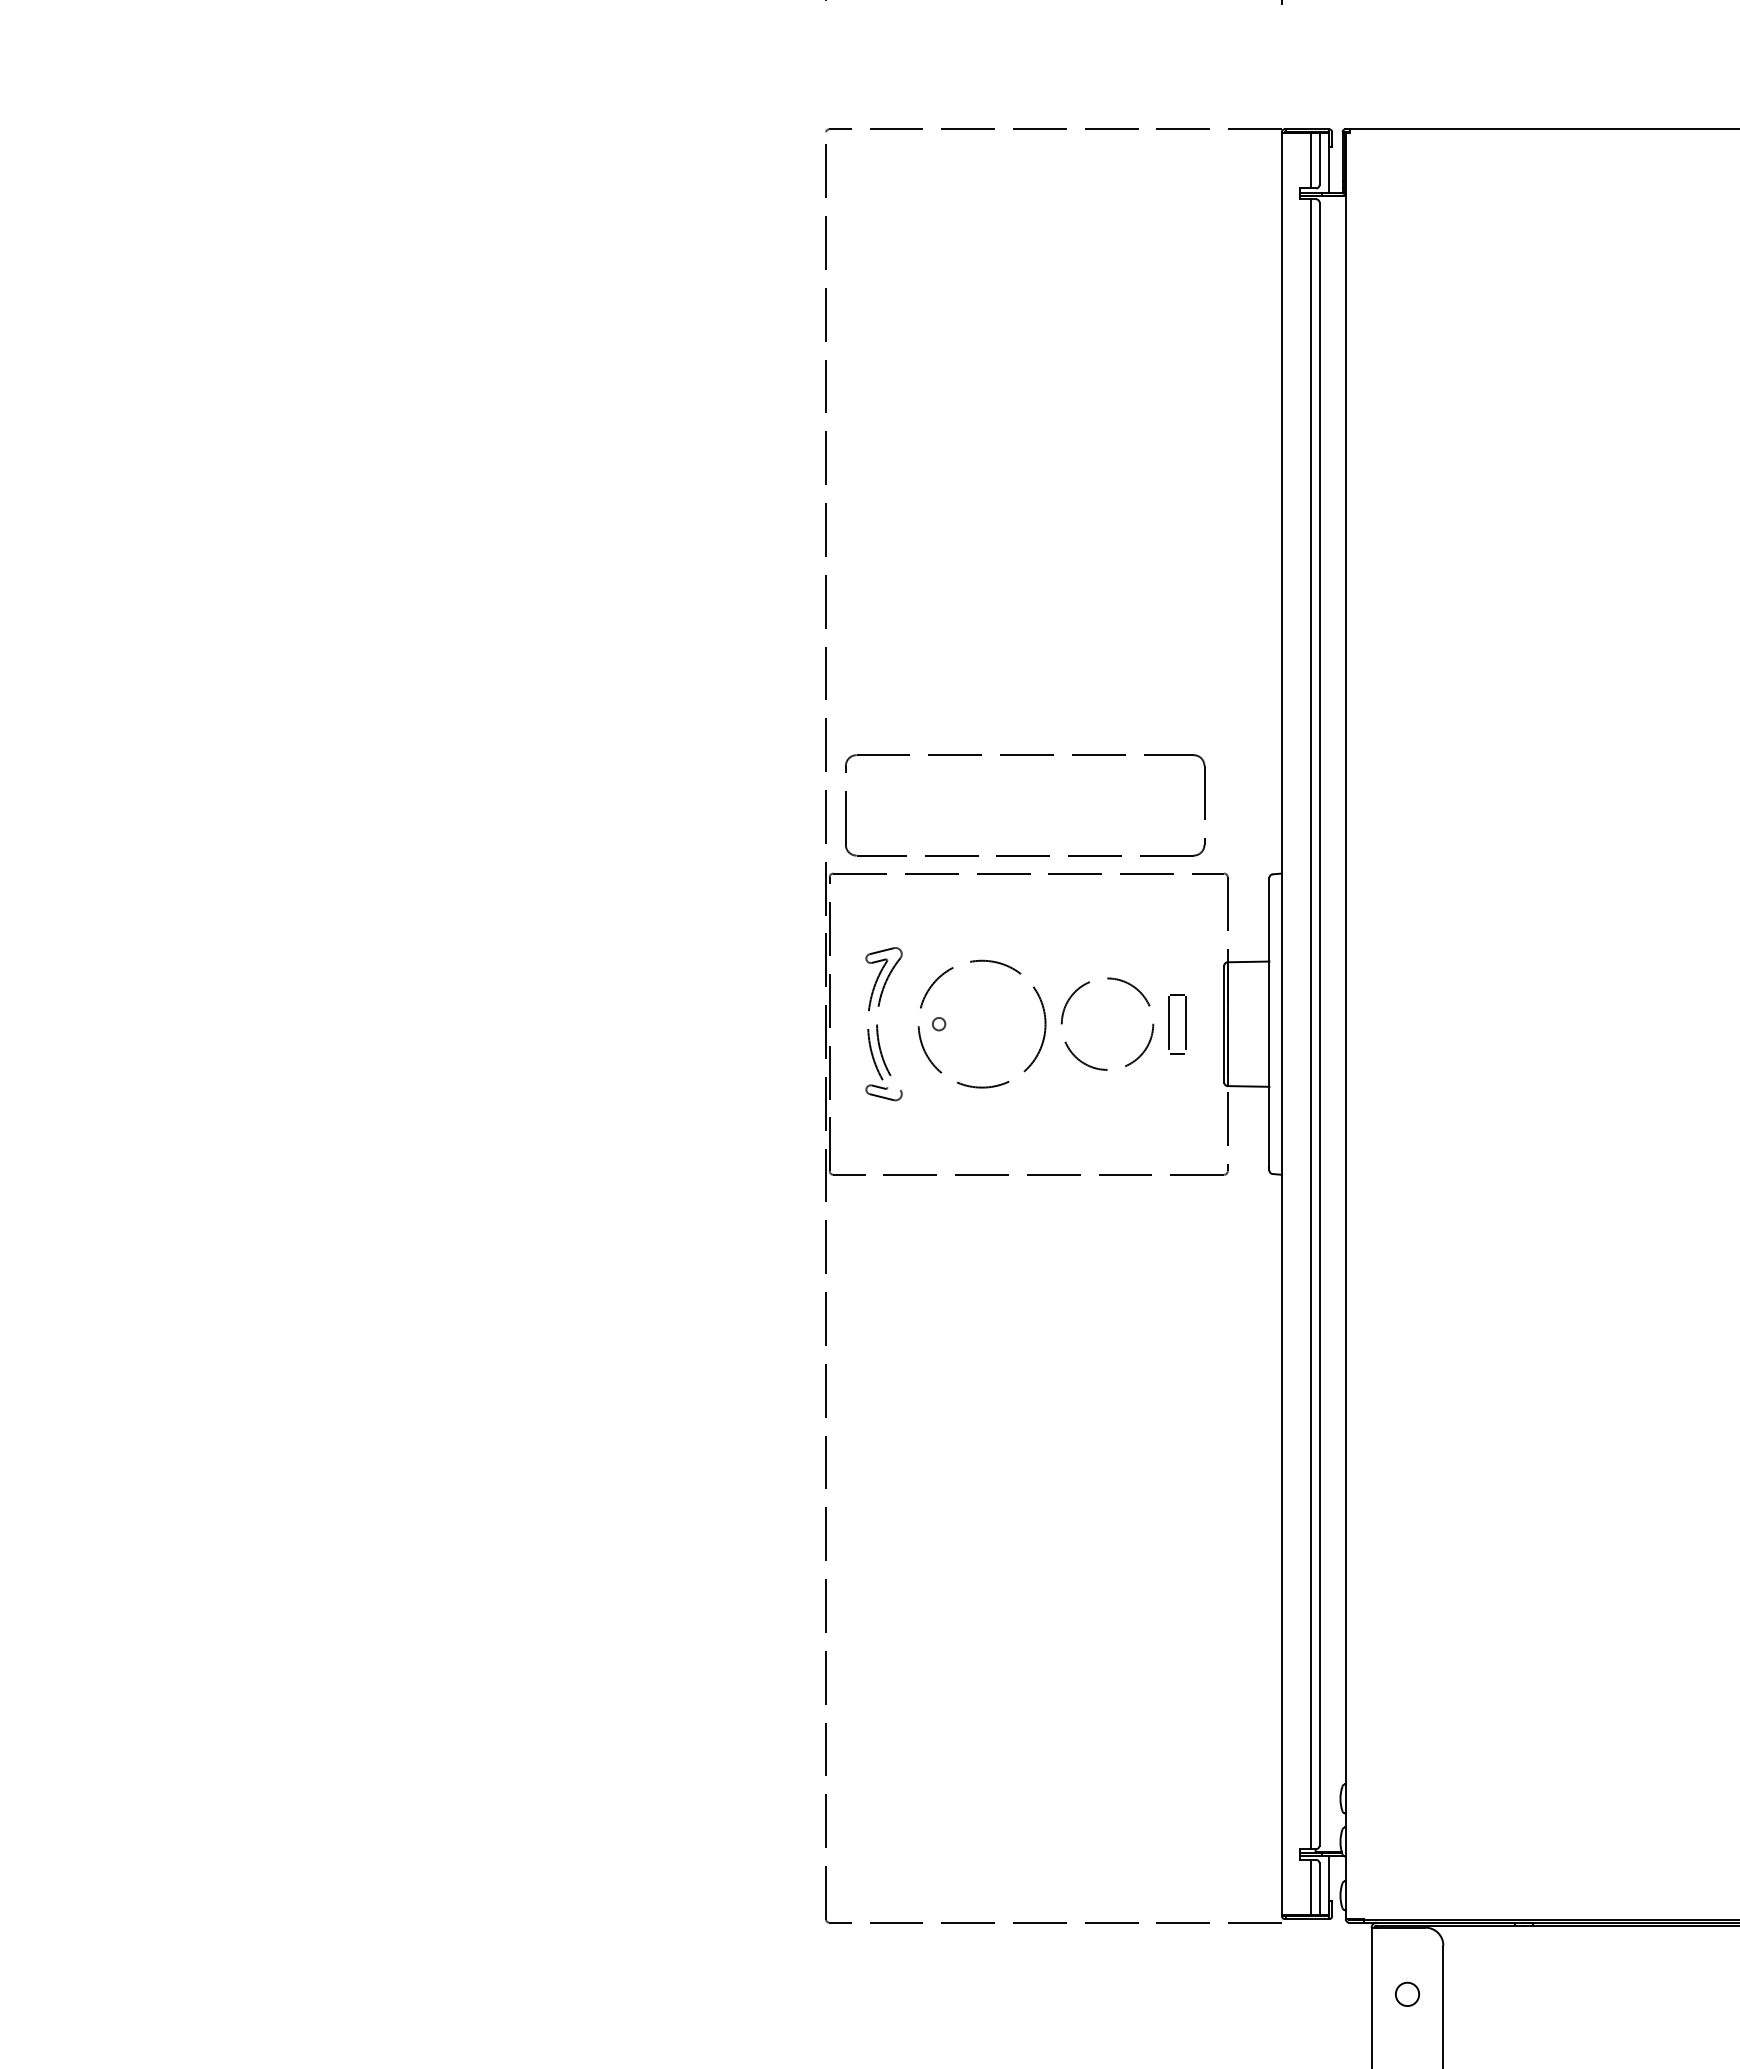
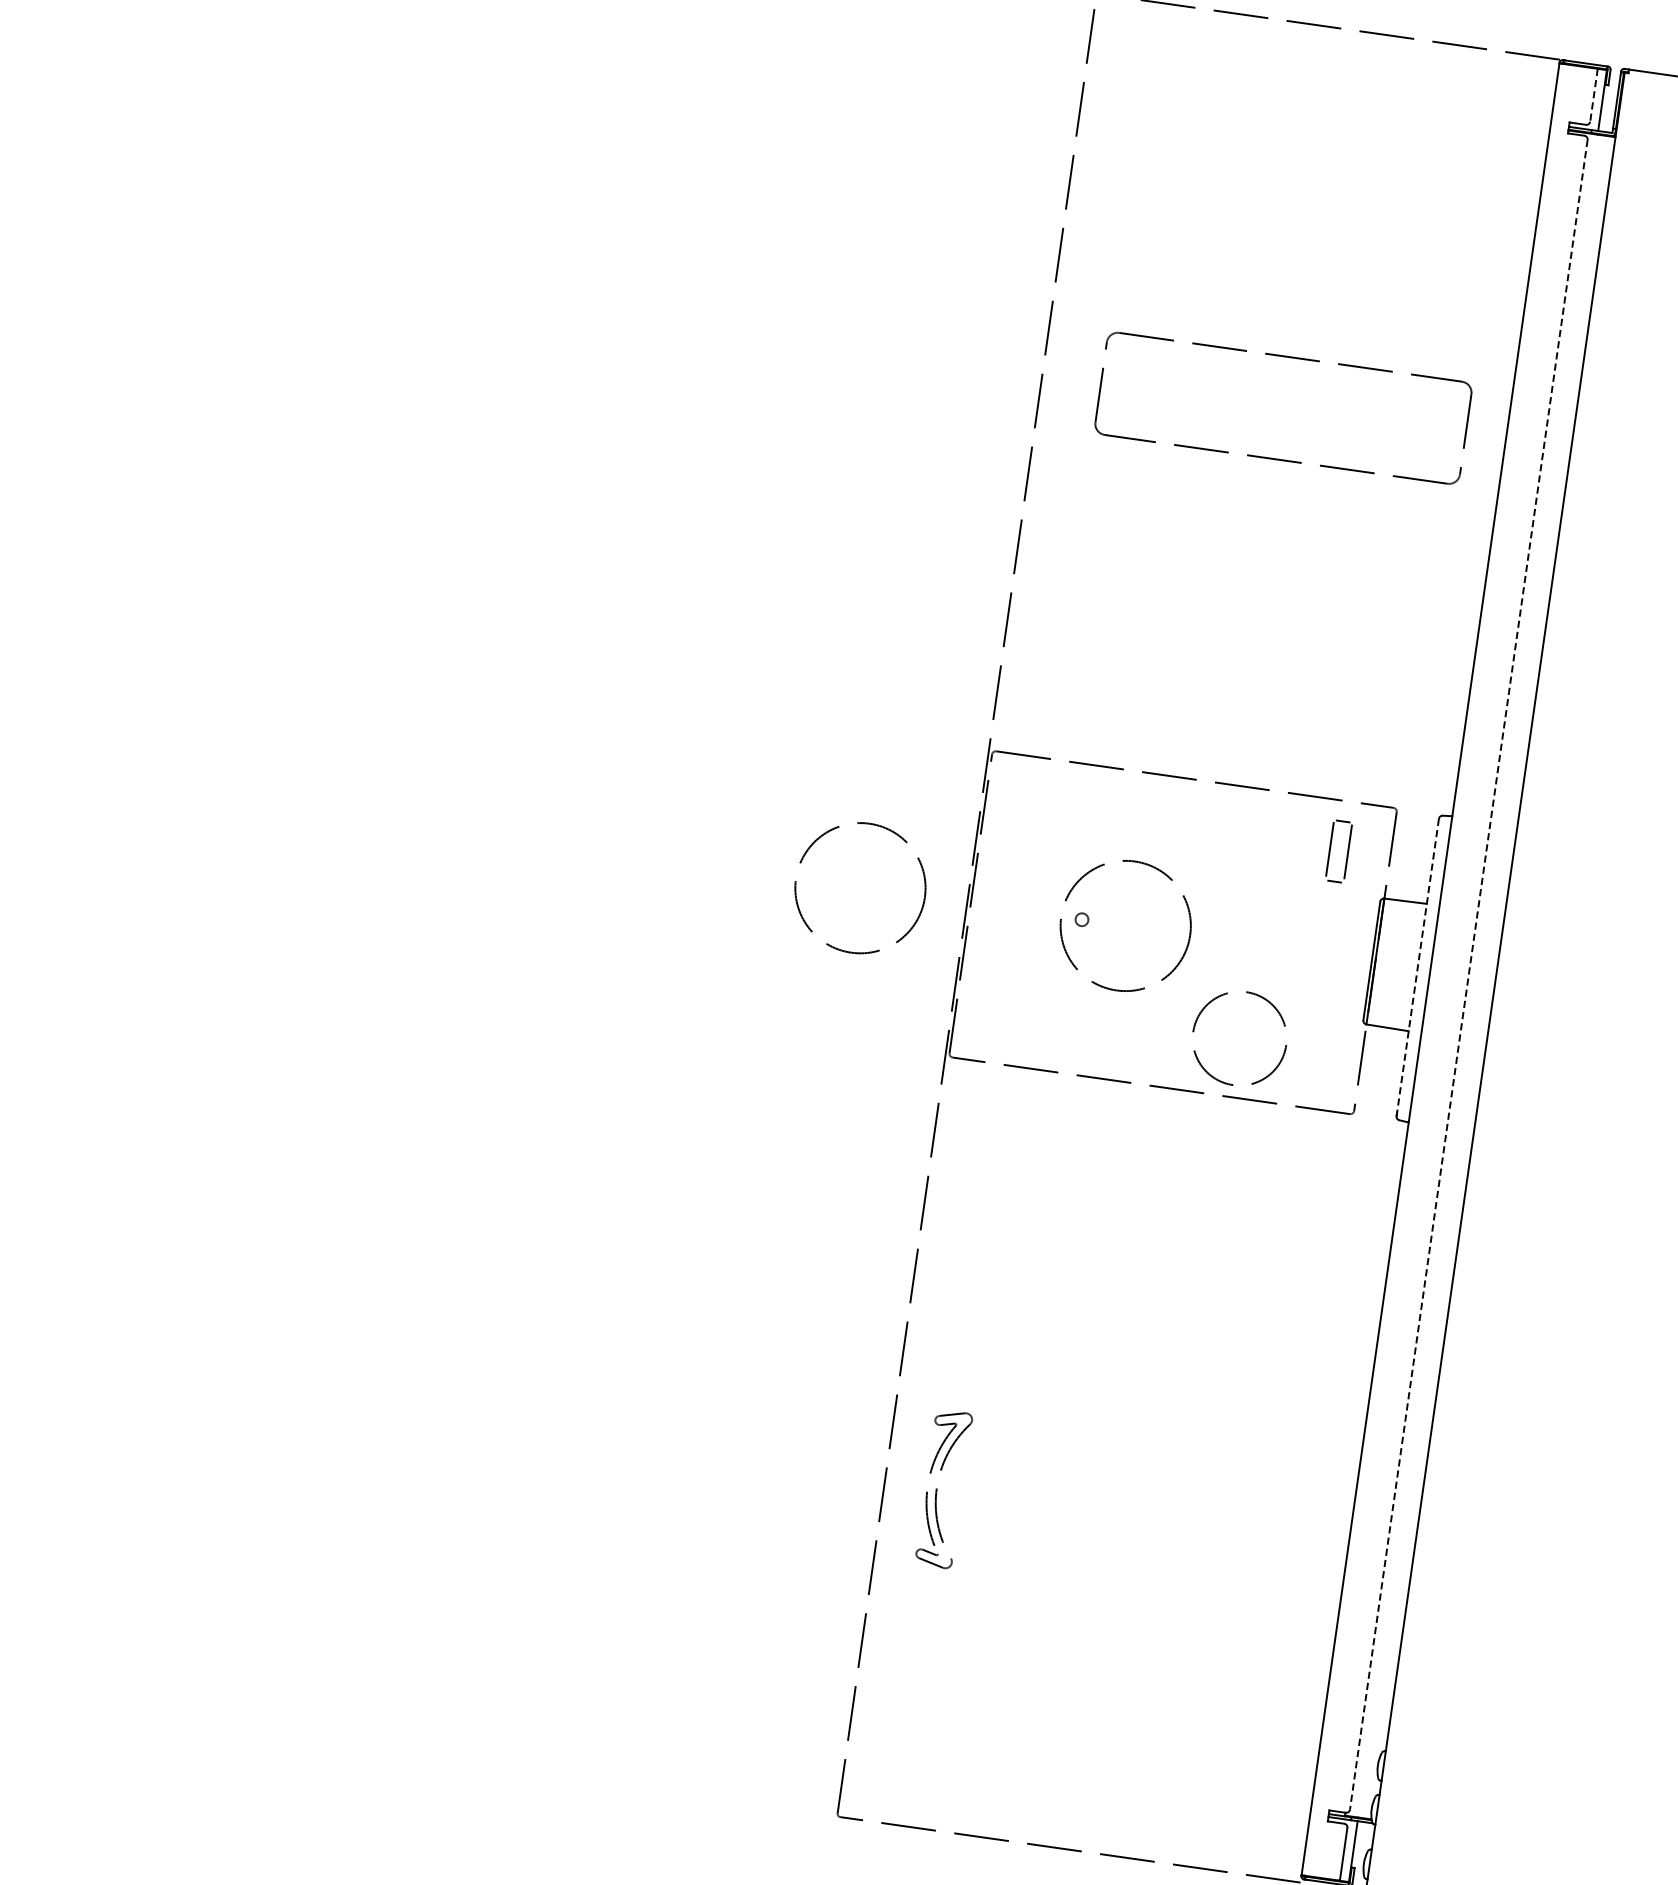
line: (1319, 159) -> (1593, 95), solid -> dashed
line: (1310, 160) -> (1584, 95), removed
part: (1025, 755) -> (1291, 357), moved
circle: (720, 1023) -> (859, 887), added
circle: (1107, 1023) -> (1239, 1037), moved
part: (883, 1024) -> (943, 1489), moved
part: (1169, 1024) -> (1330, 850), moved
line: (1269, 1024) -> (1417, 967), solid -> dashed
line: (1310, 1024) -> (1459, 973), removed
line: (1319, 1024) -> (1468, 975), solid -> dashed
line: (1310, 1887) -> (1334, 1850), removed

